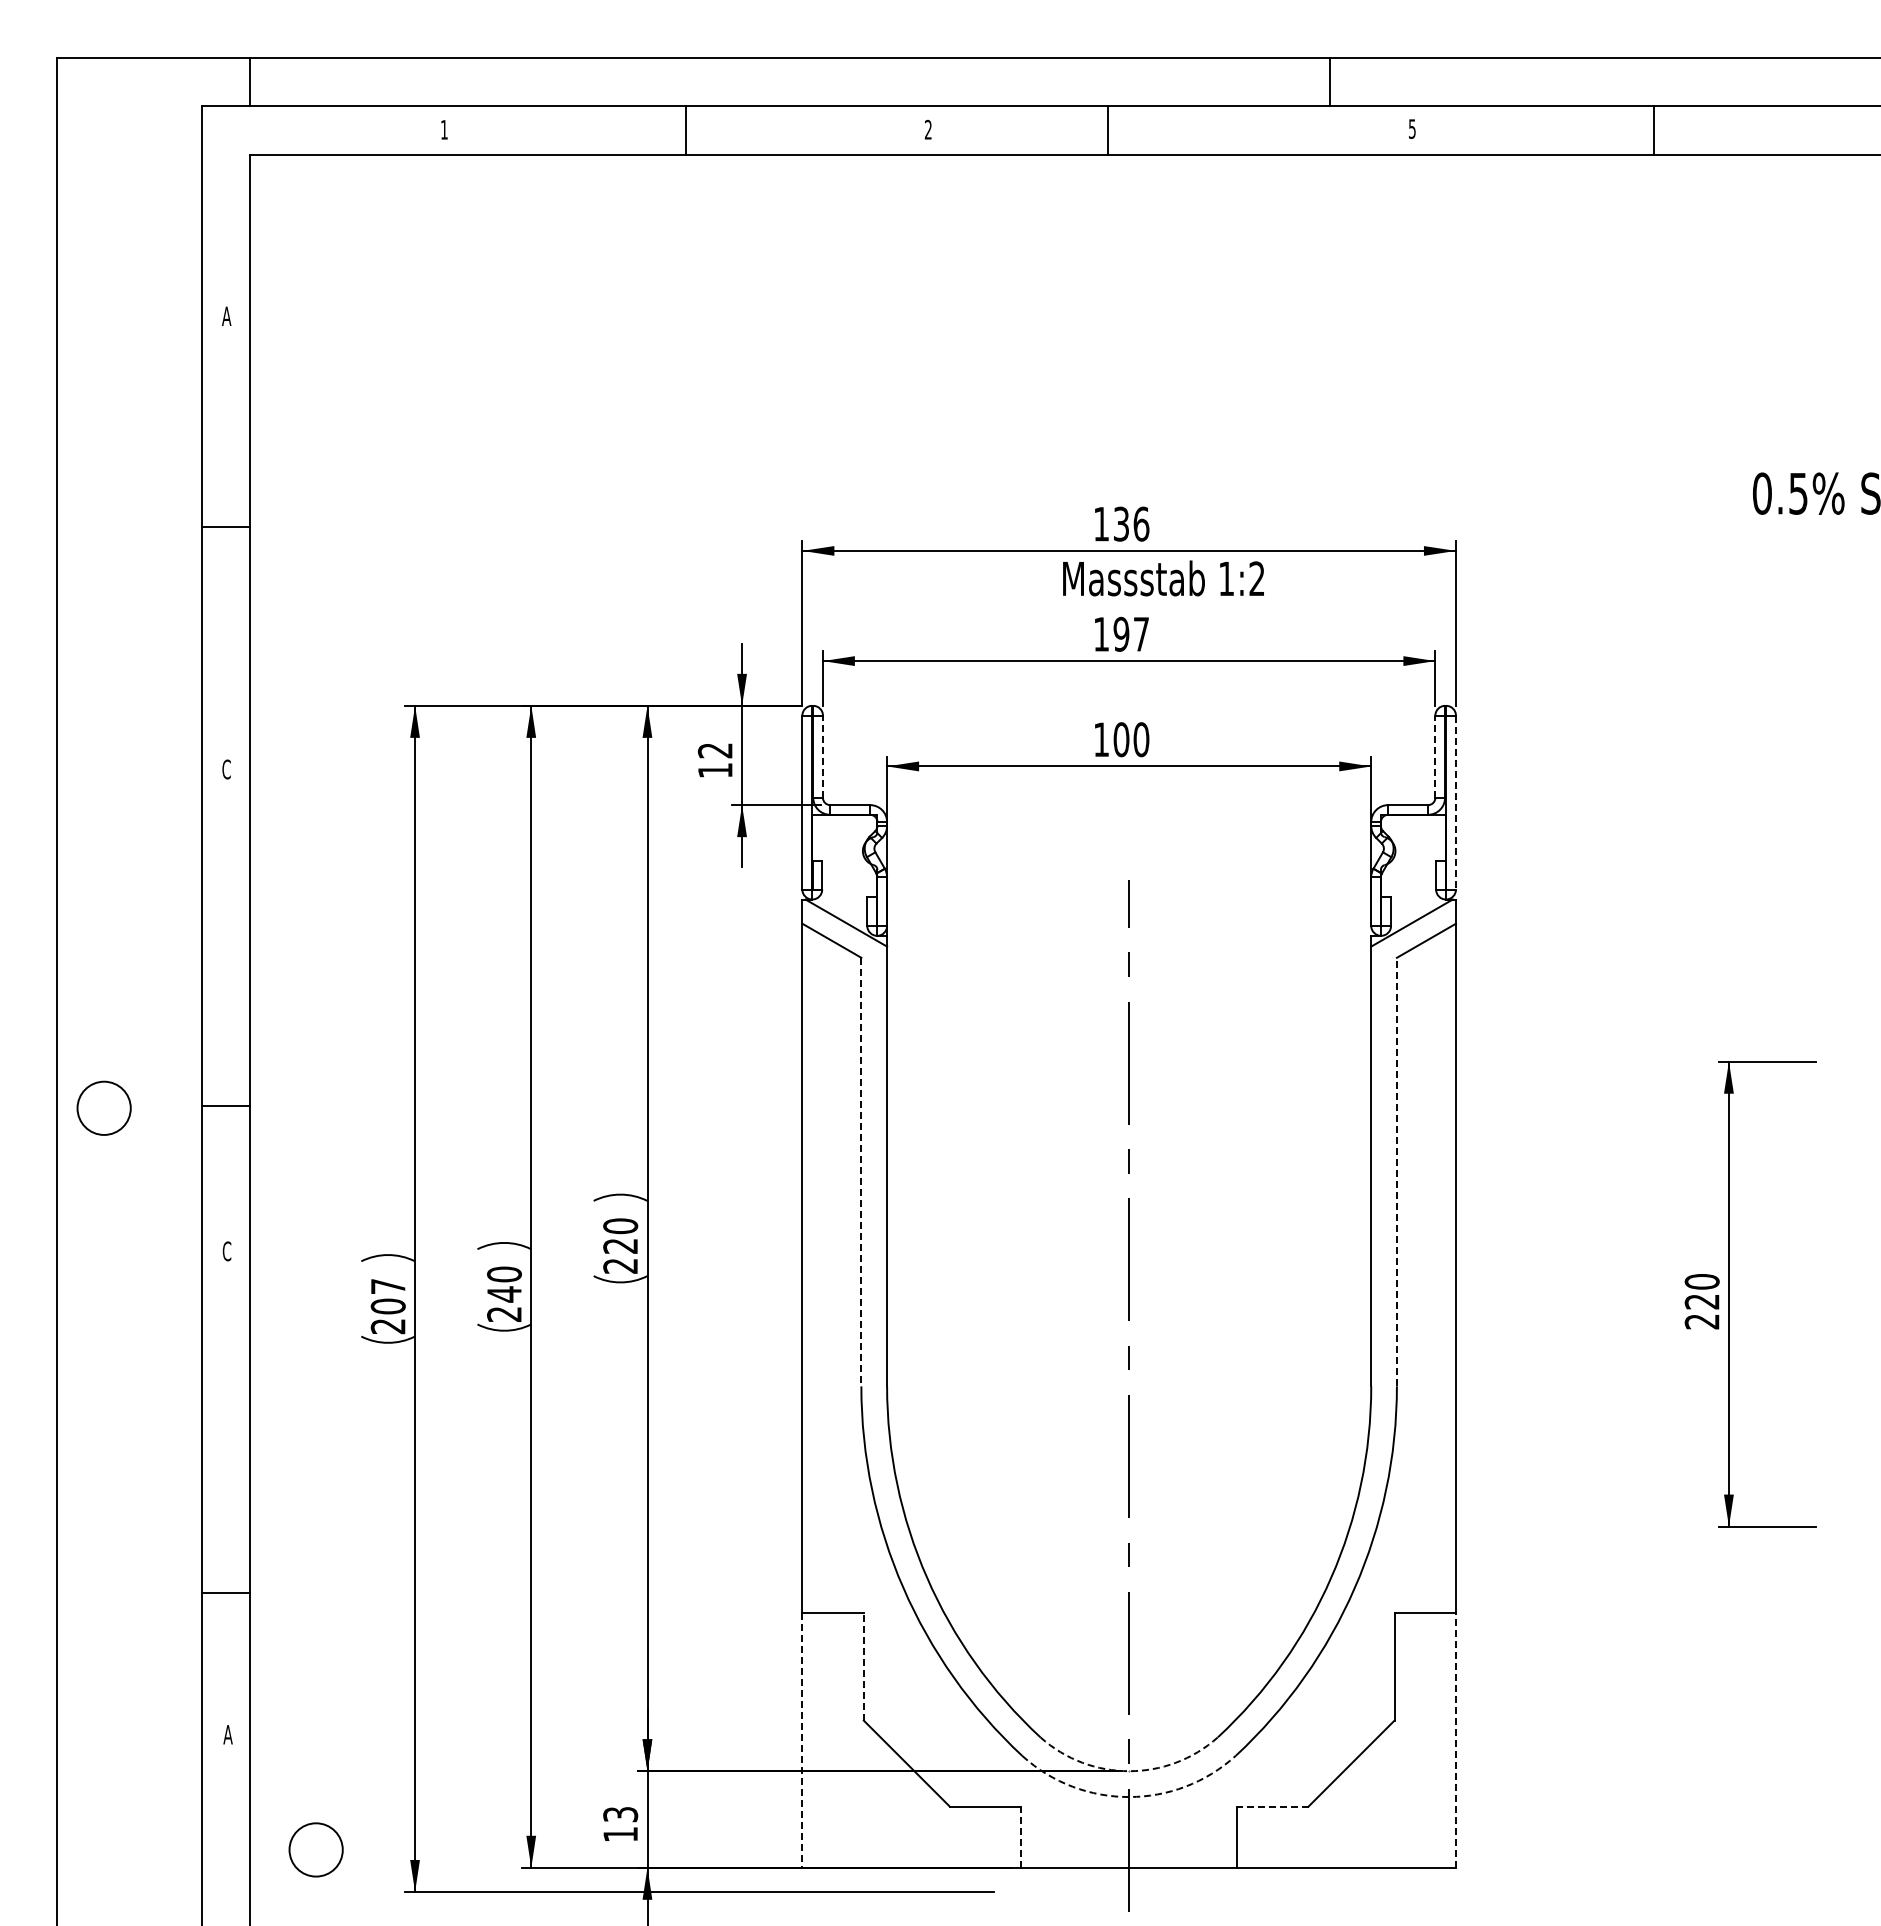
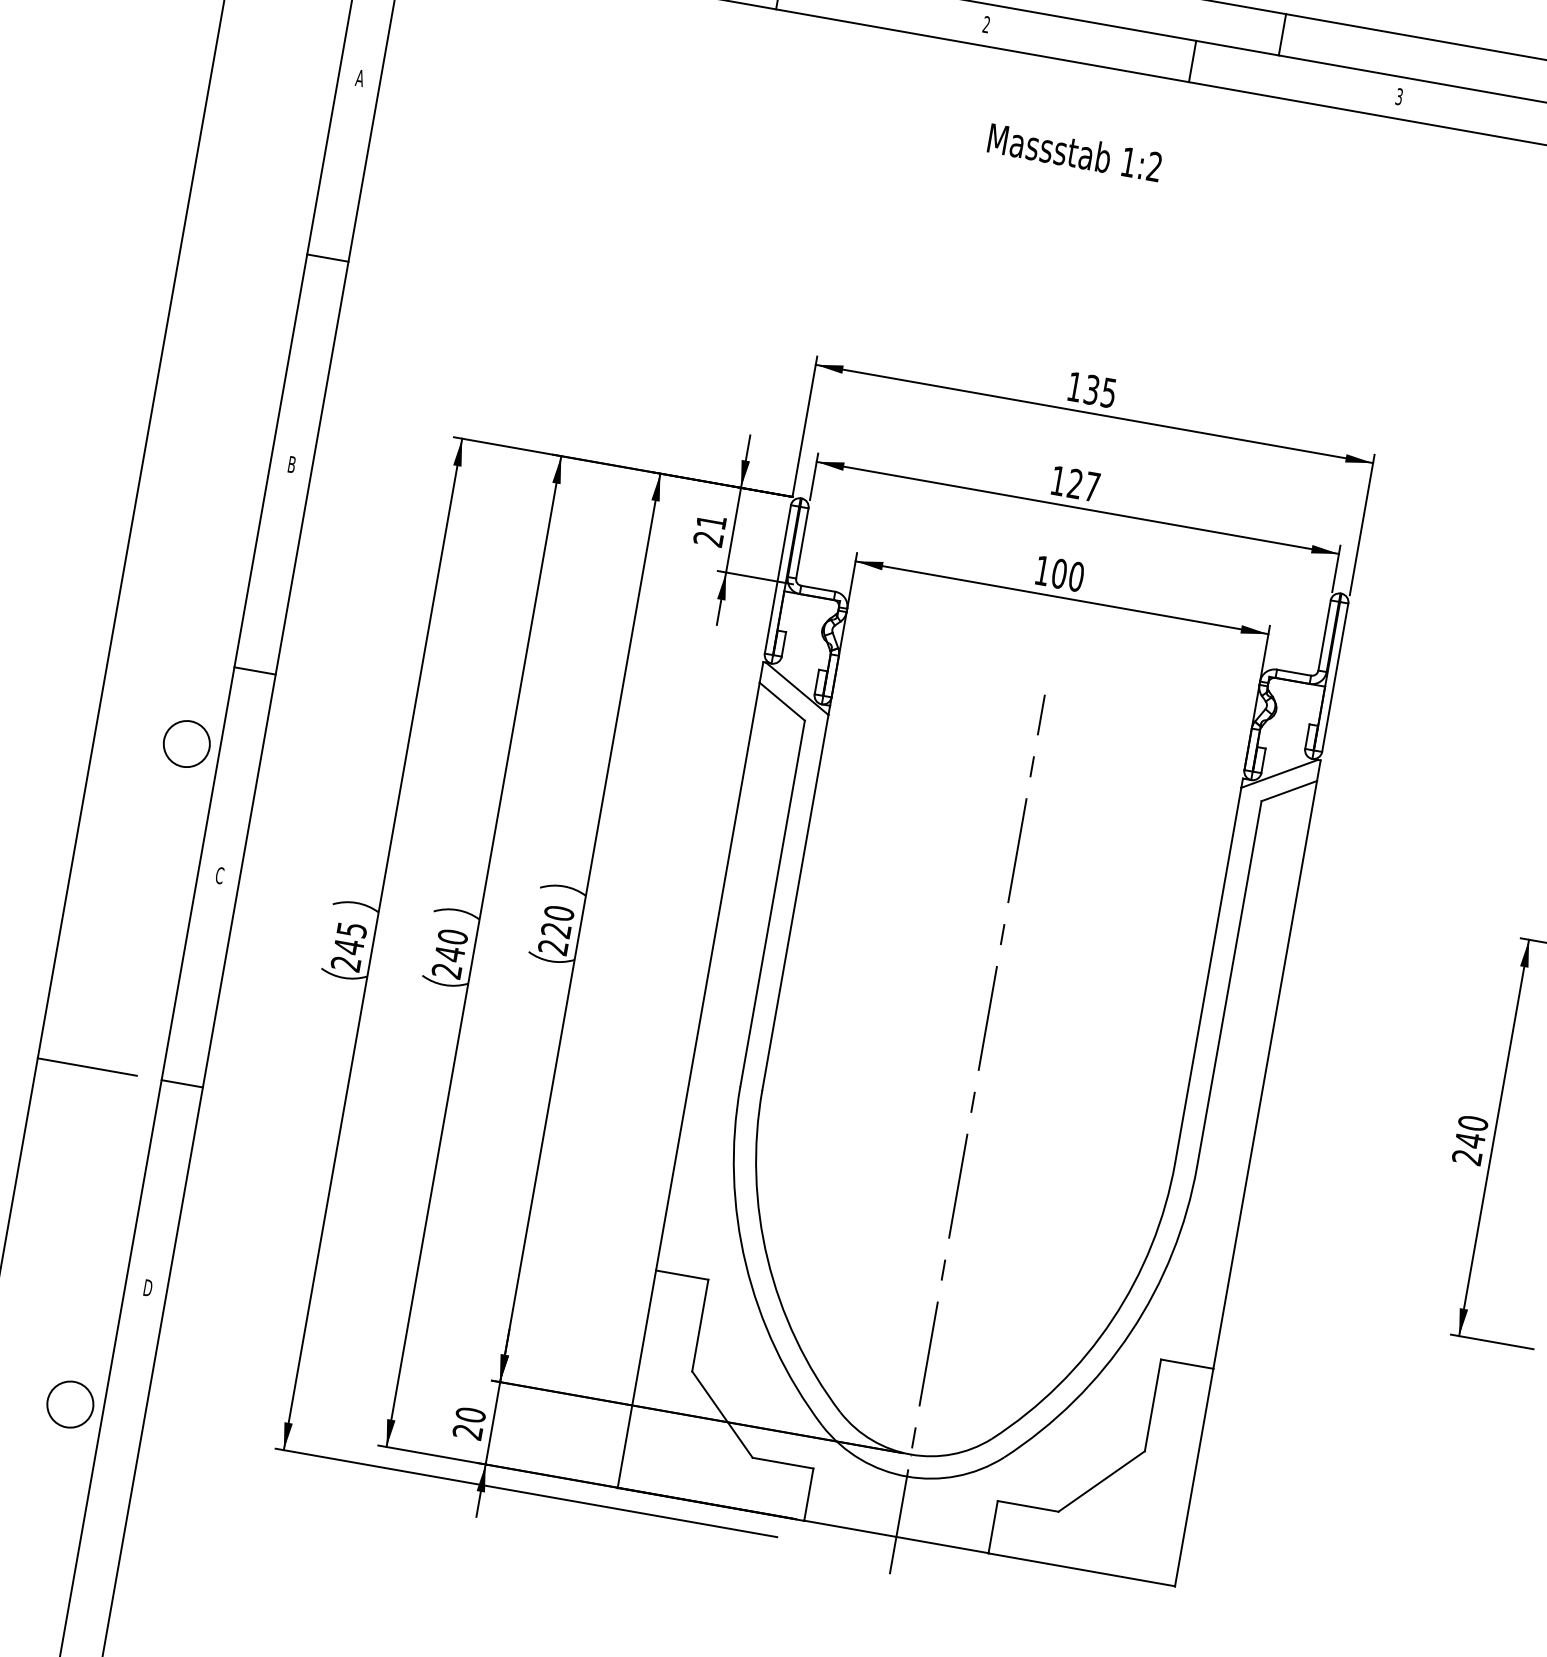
line: (1329, 81) -> (1282, 34), moved
text: (1412, 128) -> (1399, 96), 5 -> 3
line: (1108, 130) -> (1192, 61), moved
text: (1141, 523) -> (1109, 392), 136 -> 135
text: (1163, 578) -> (1074, 152), moved
text: (1121, 634) -> (1075, 484), 197 -> 127
line: (822, 756) -> (801, 543), dashed -> solid
line: (1435, 756) -> (1324, 635), dashed -> solid
text: (714, 760) -> (709, 530), 12 -> 21
text: (226, 769) -> (291, 464), C -> B
line: (1455, 803) -> (1334, 678), dashed -> solid
line: (225, 1105) -> (254, 670), moved
circle: (103, 1107) -> (186, 743), moved
line: (1396, 1171) -> (1229, 983), dashed -> solid
line: (861, 1172) -> (772, 903), dashed -> solid
text: (387, 1296) -> (349, 938), 207 -> 245
text: (1701, 1301) -> (1469, 1140), 220 -> 240
line: (114, 1495) -> (87, 1066), added
line: (225, 1592) -> (181, 1083), moved
line: (863, 1666) -> (700, 1325), dashed -> solid
text: (227, 1734) -> (147, 1287), A -> D
line: (802, 1740) -> (636, 1379), dashed -> solid
line: (1455, 1740) -> (1193, 1477), dashed -> solid
arc: (1129, 1771) -> (911, 1454), dashed -> solid
arc: (1129, 1797) -> (907, 1477), dashed -> solid
line: (1272, 1806) -> (1027, 1506), dashed -> solid
text: (620, 1824) -> (469, 1423), 13 -> 20
line: (1021, 1837) -> (809, 1494), dashed -> solid
circle: (315, 1849) -> (69, 1404), moved

